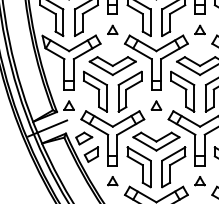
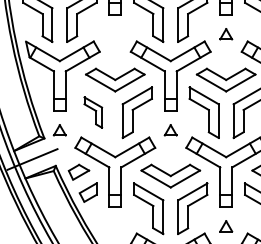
part: (112, 29) -> (114, 33), removed
part: (95, 91) -> (93, 112), size x0.6
part: (112, 181) -> (114, 226), removed

